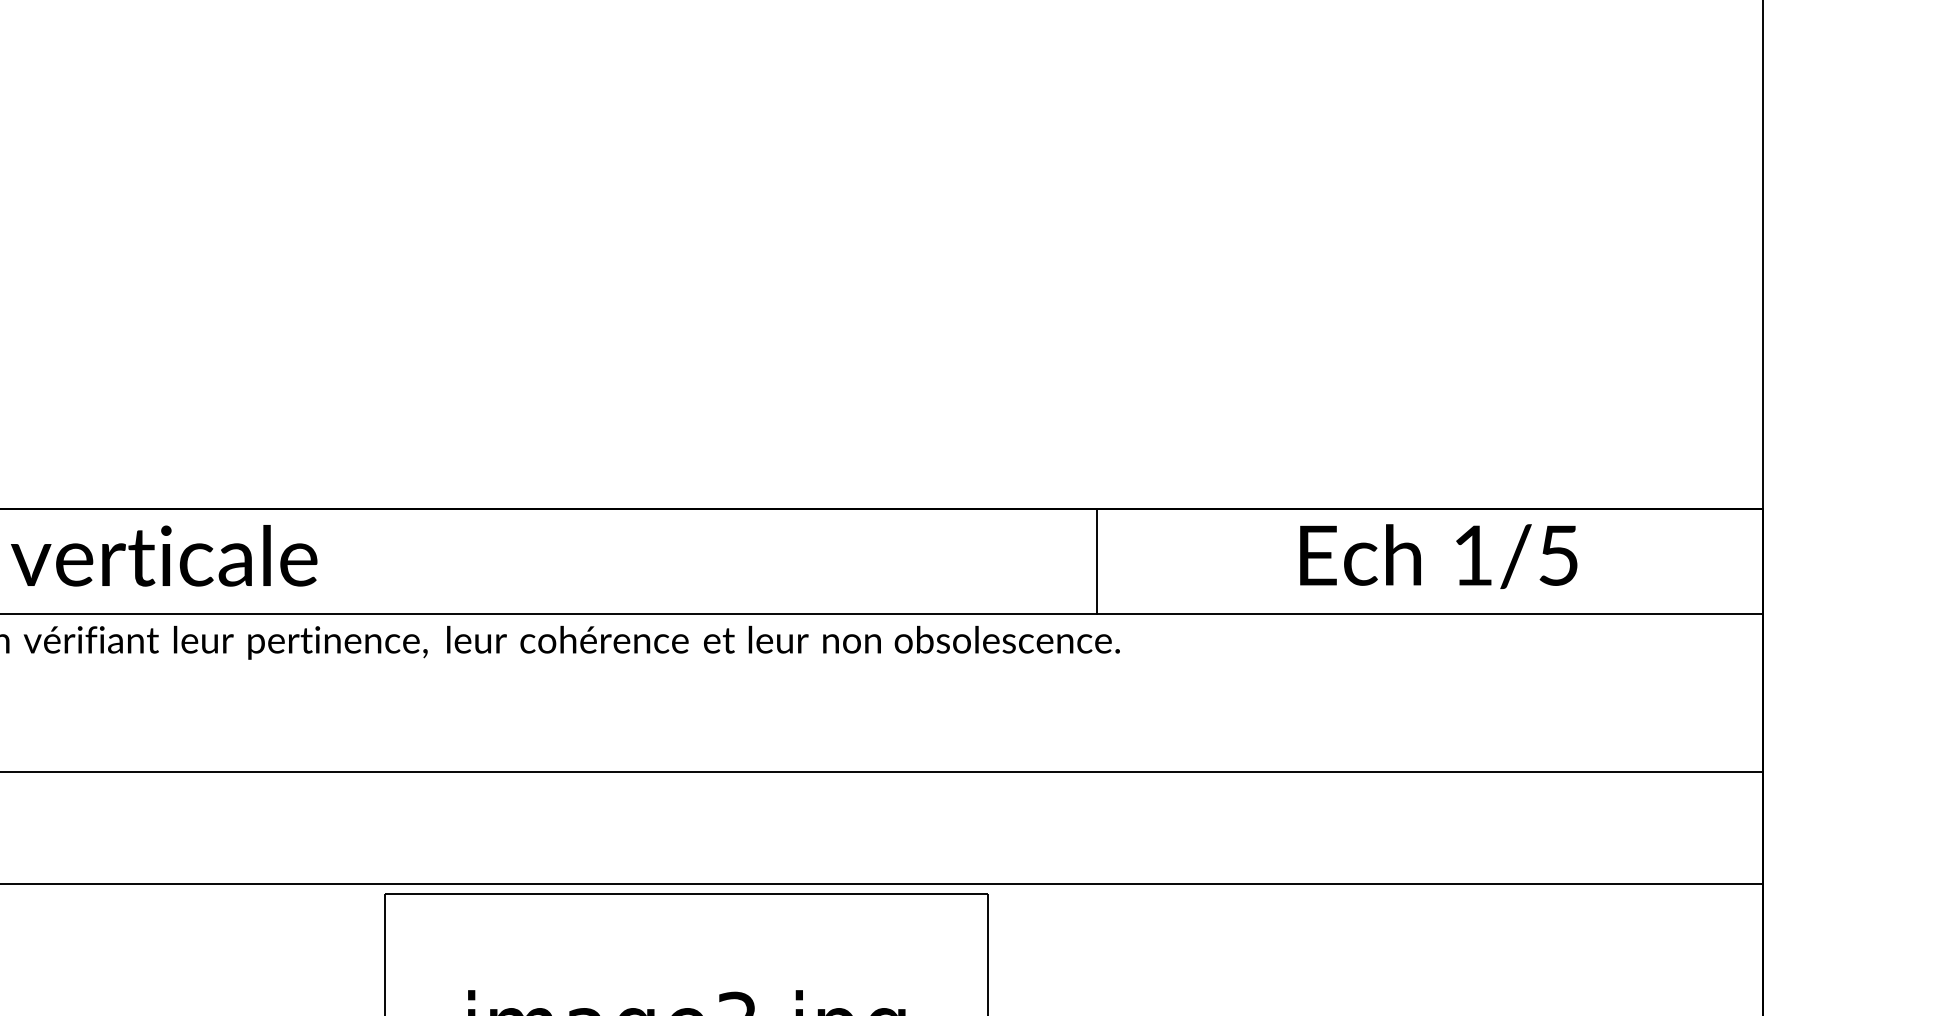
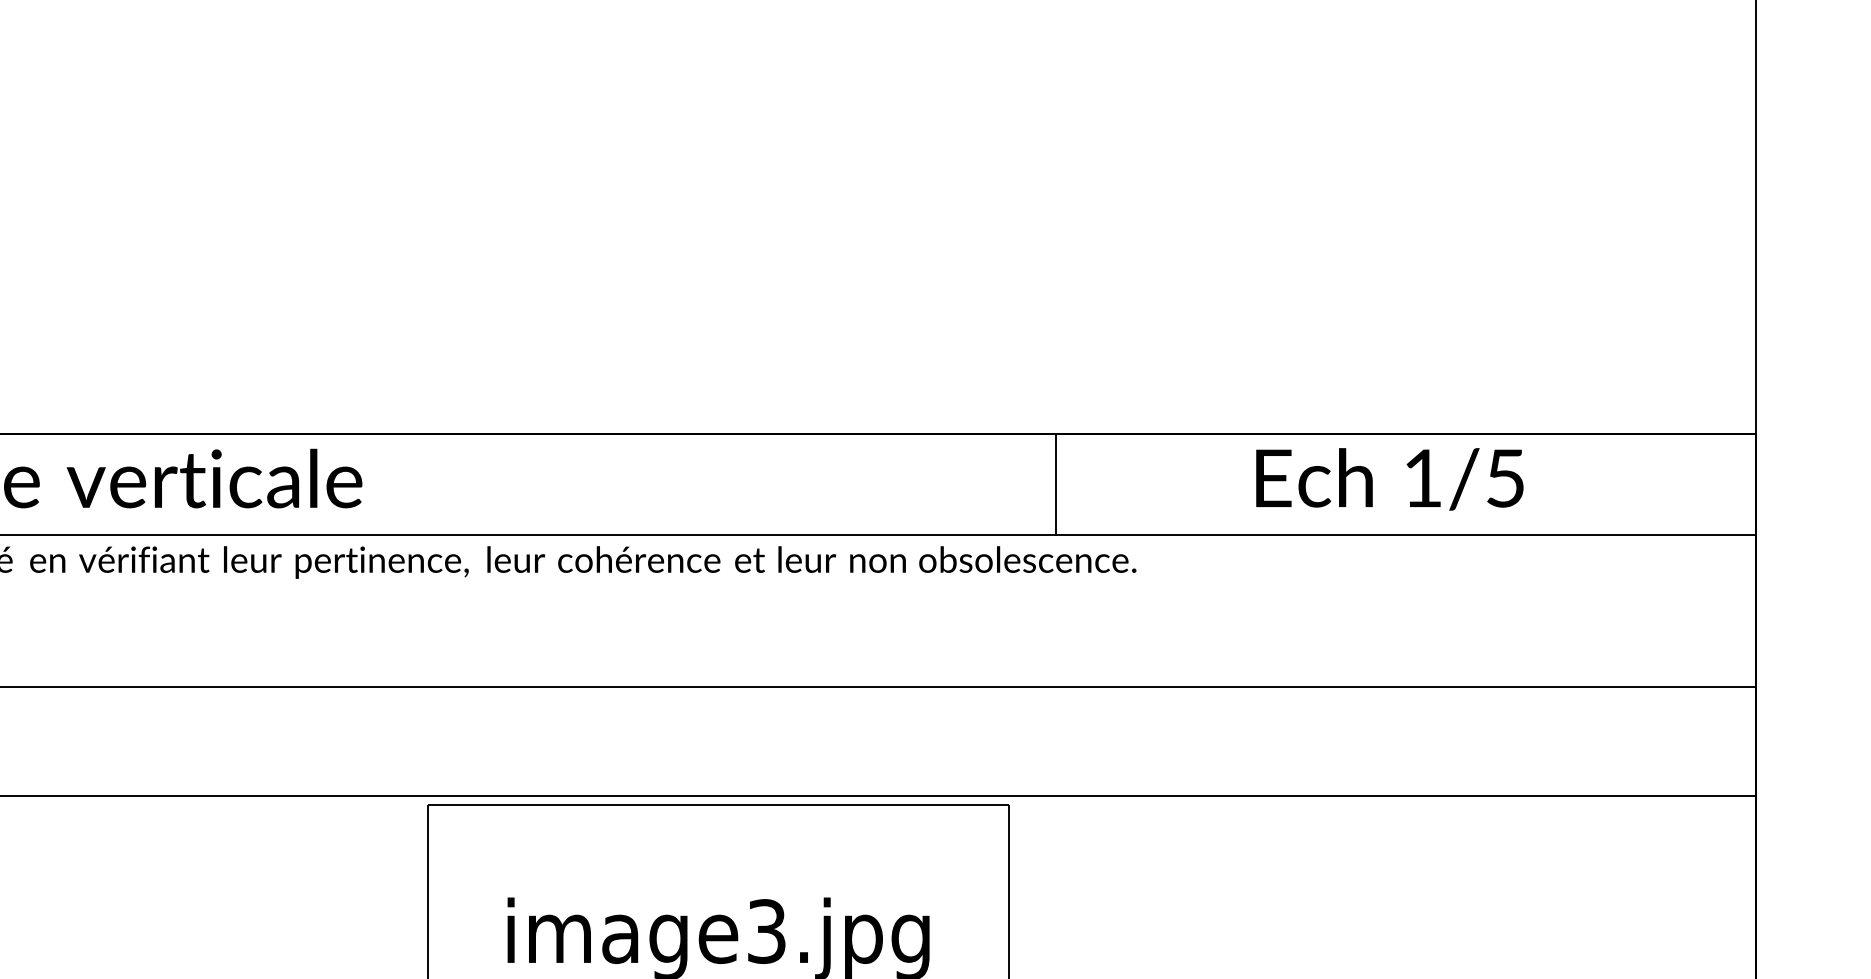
text: (1438, 556) -> (1389, 479), moved
line: (1097, 561) -> (1055, 484), moved

